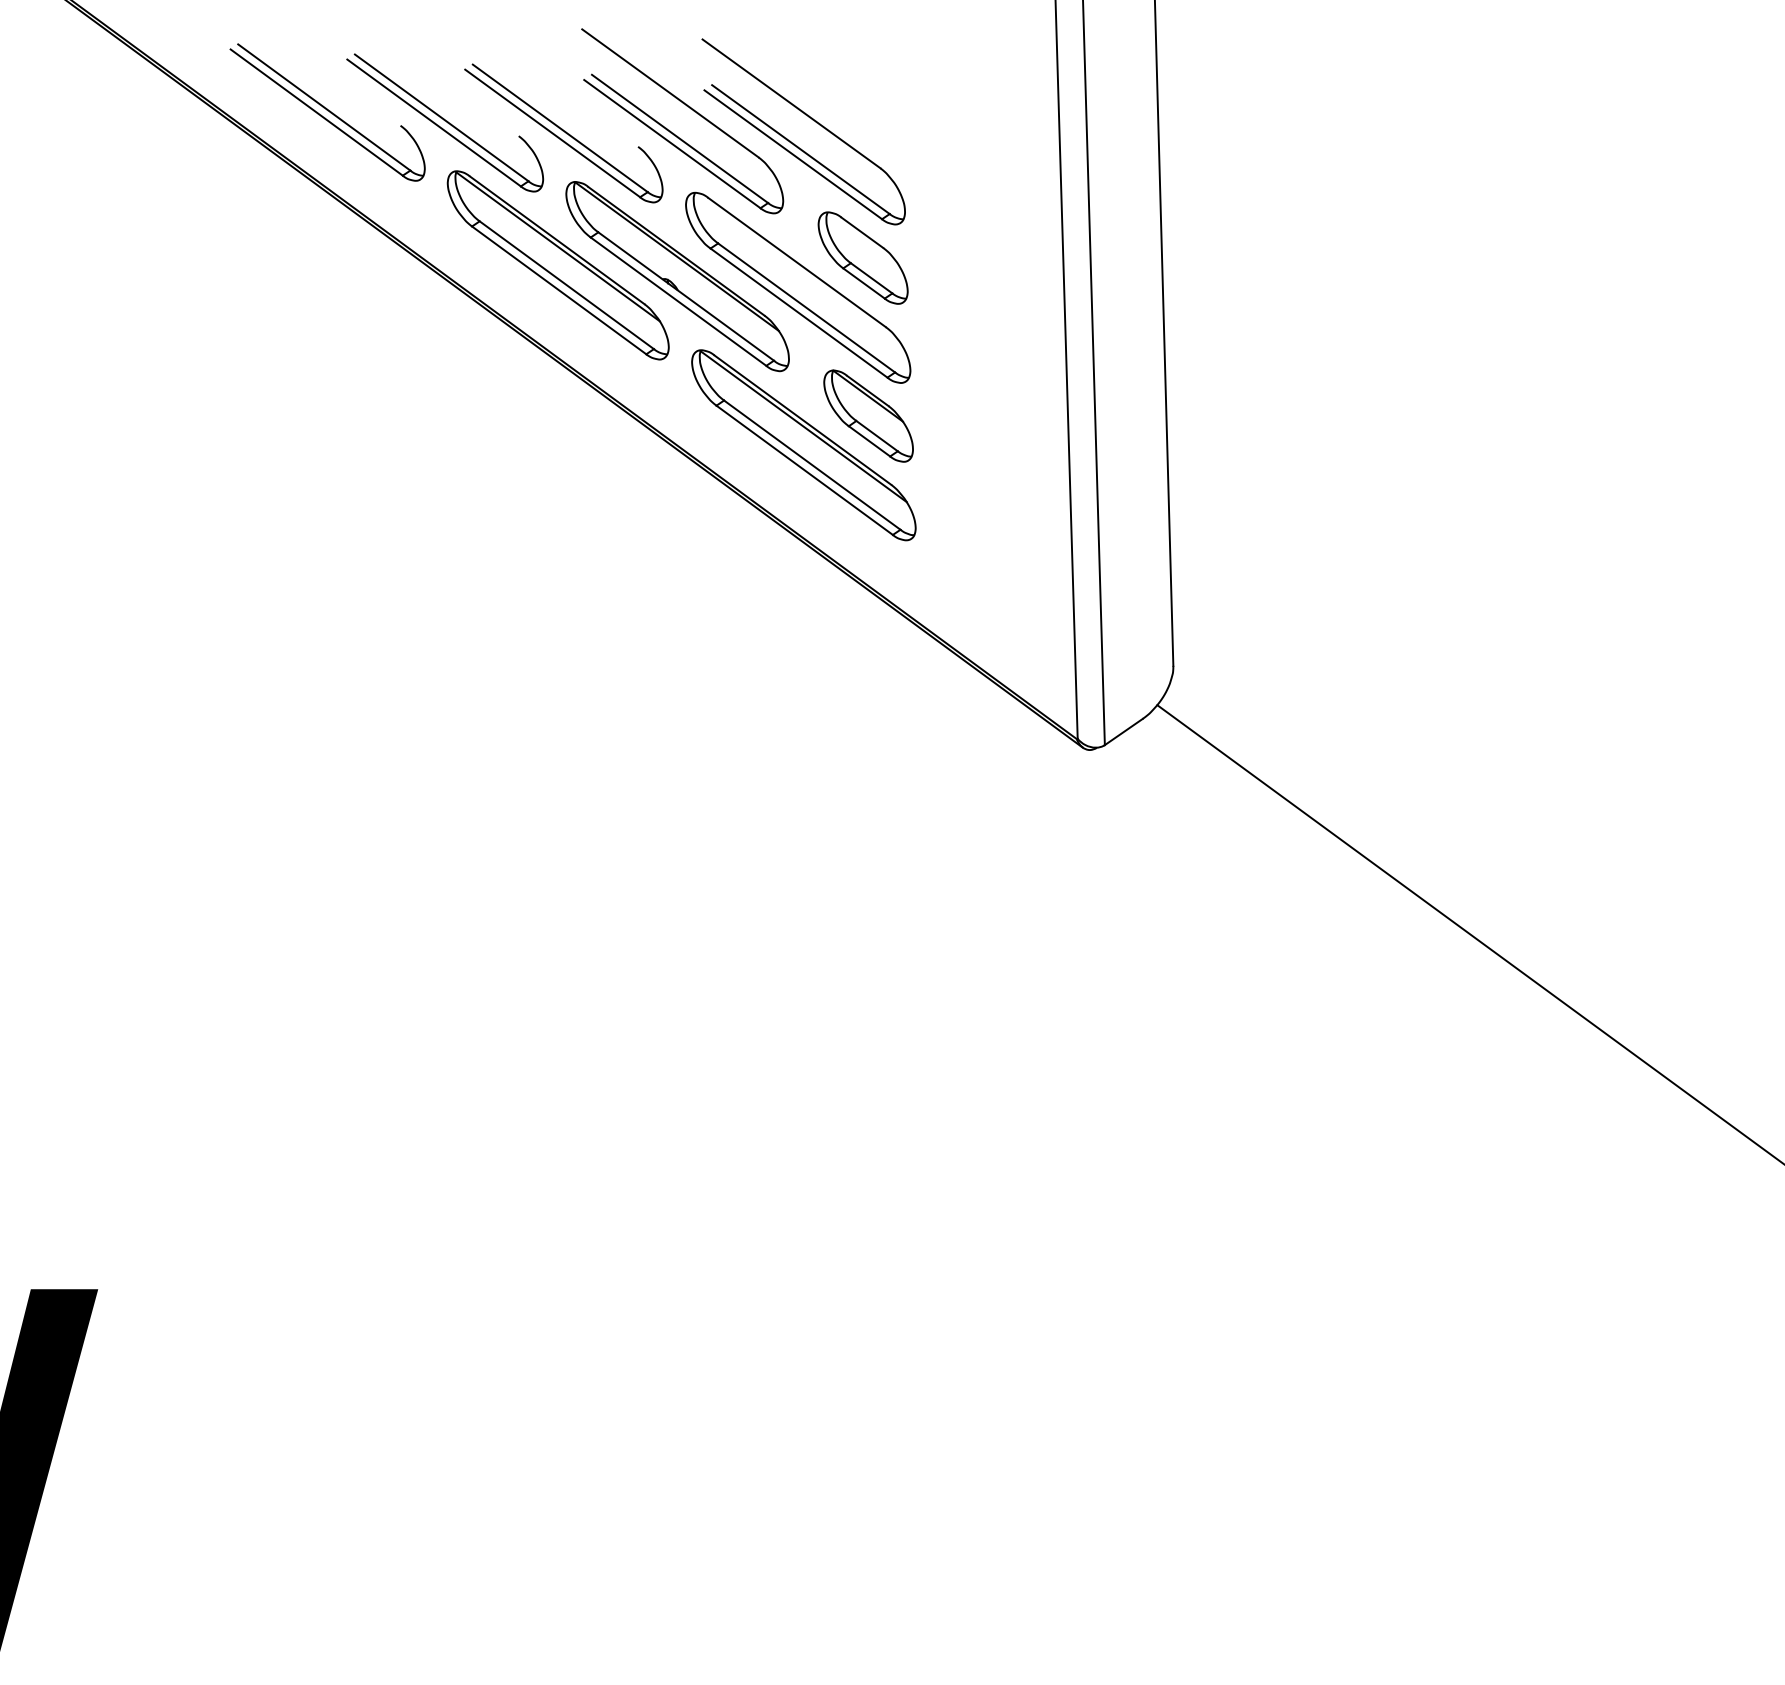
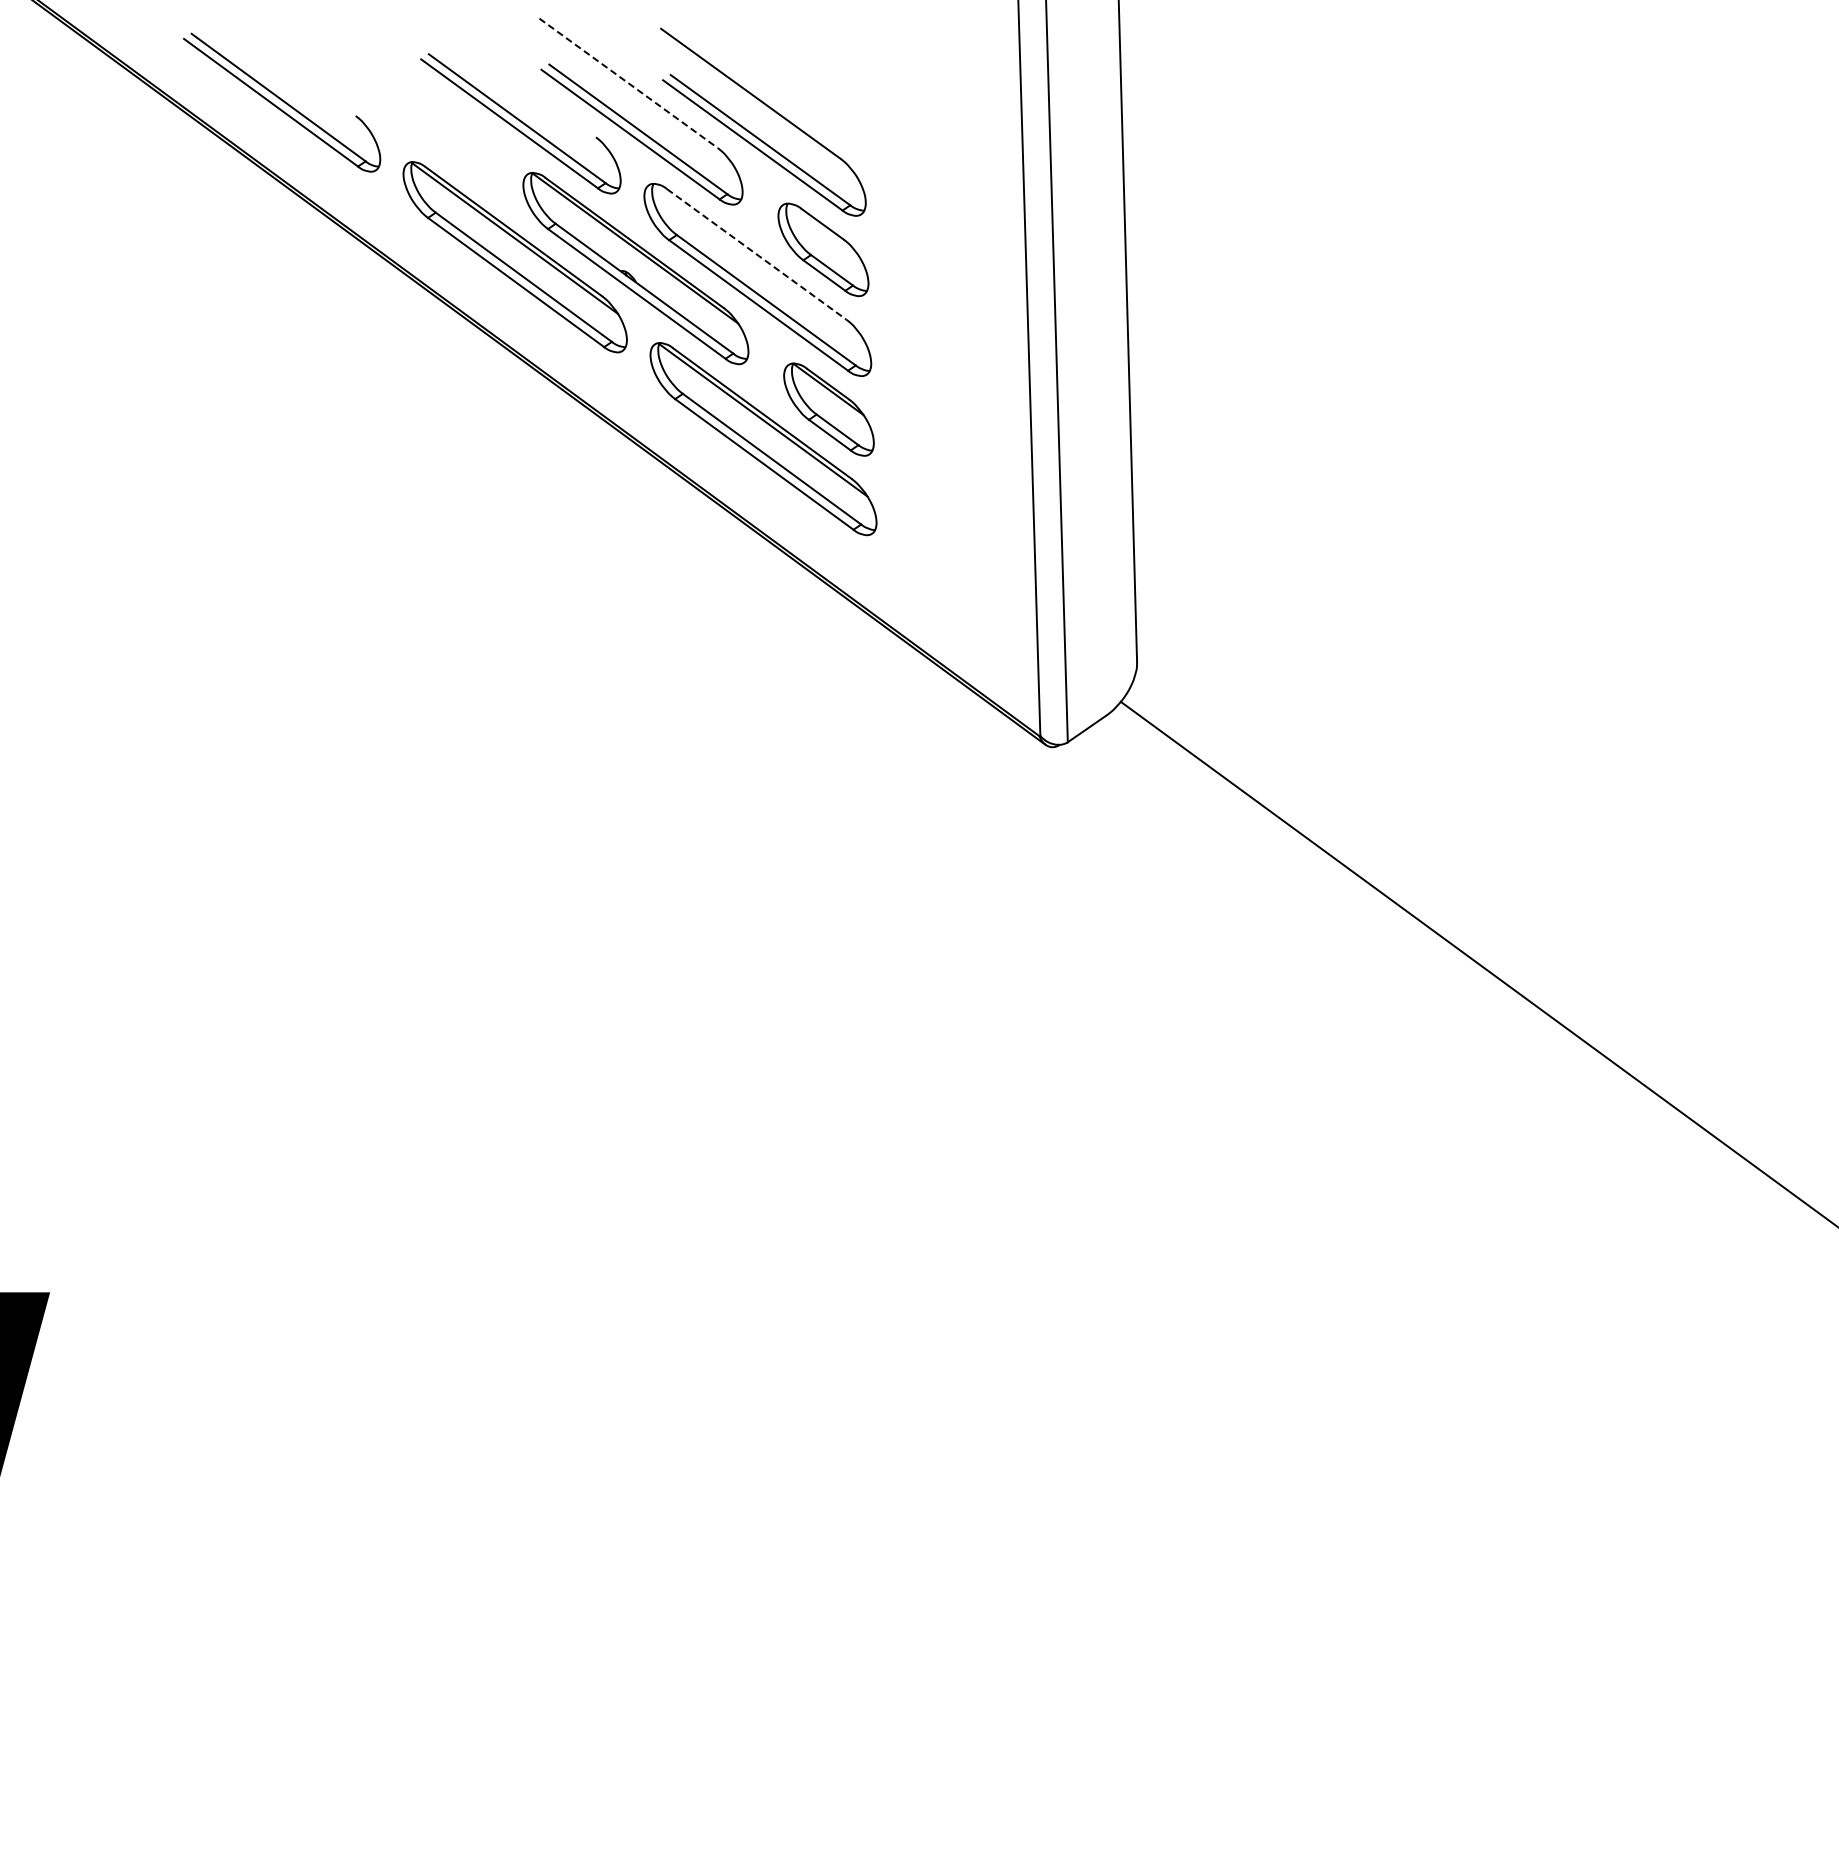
line: (671, 93) -> (629, 83), solid -> dashed
part: (444, 123) -> (400, 113), removed
line: (796, 262) -> (756, 254), solid -> dashed

